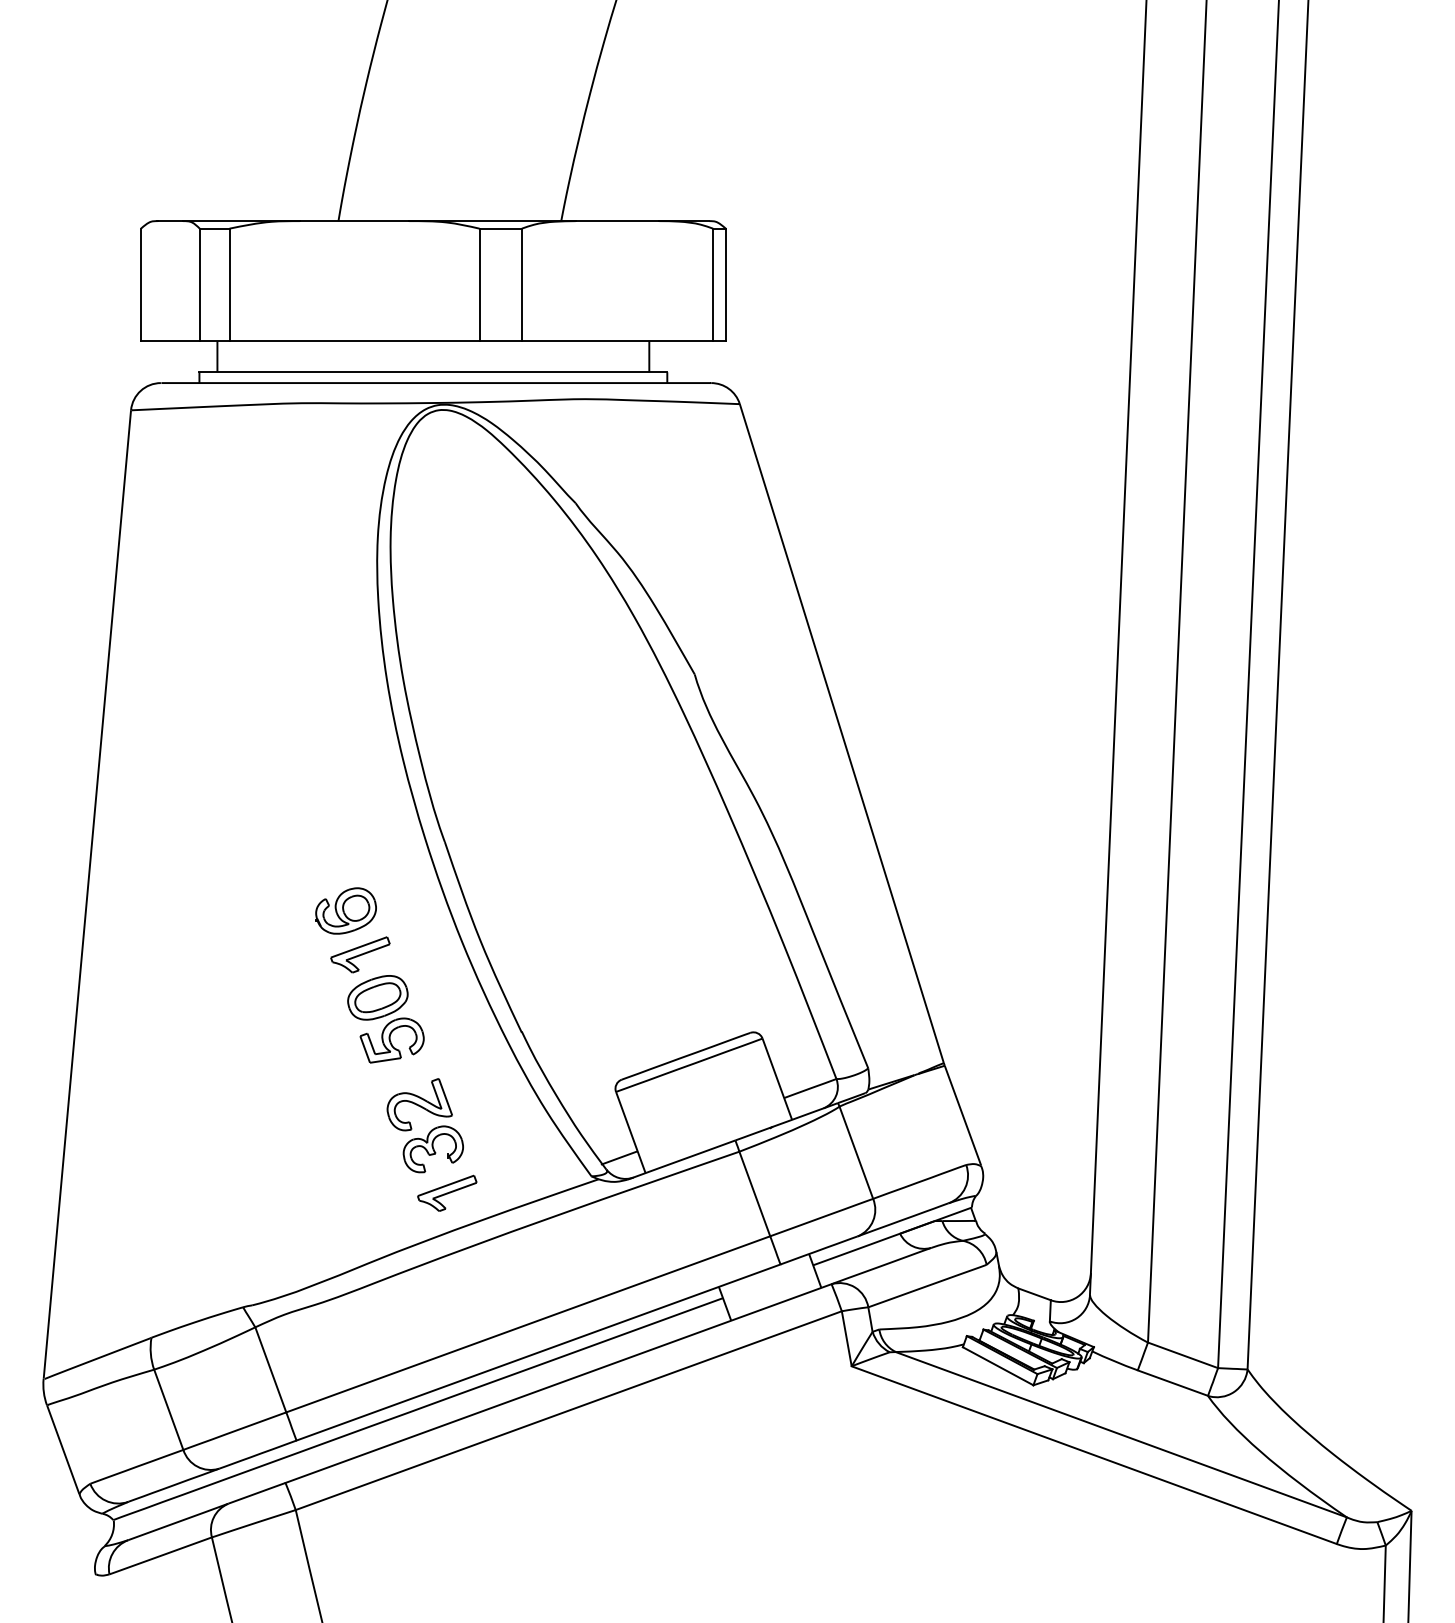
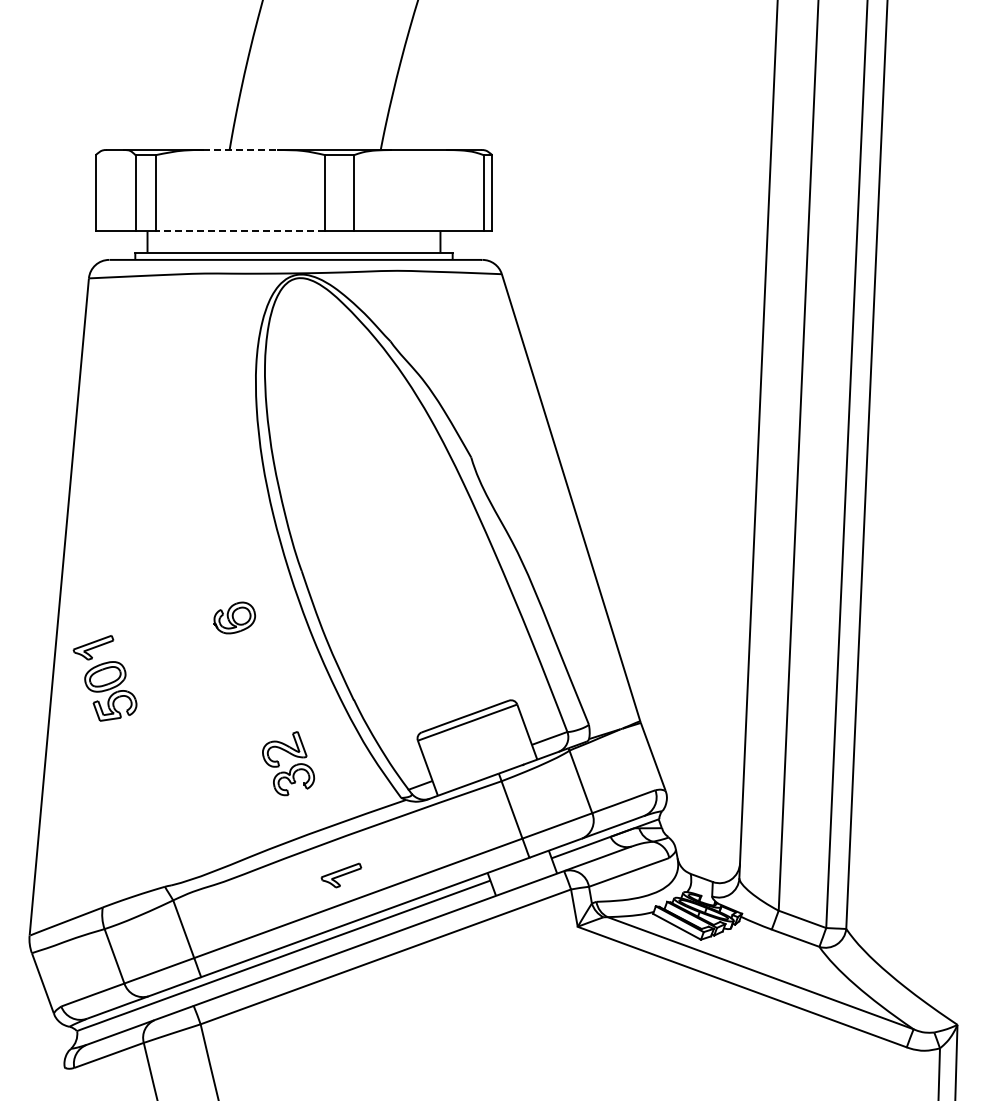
line: (355, 221) -> (241, 150), solid -> dashed
line: (354, 341) -> (240, 231), solid -> dashed
part: (376, 1000) -> (104, 678), moved
part: (447, 1193) -> (341, 875), moved

